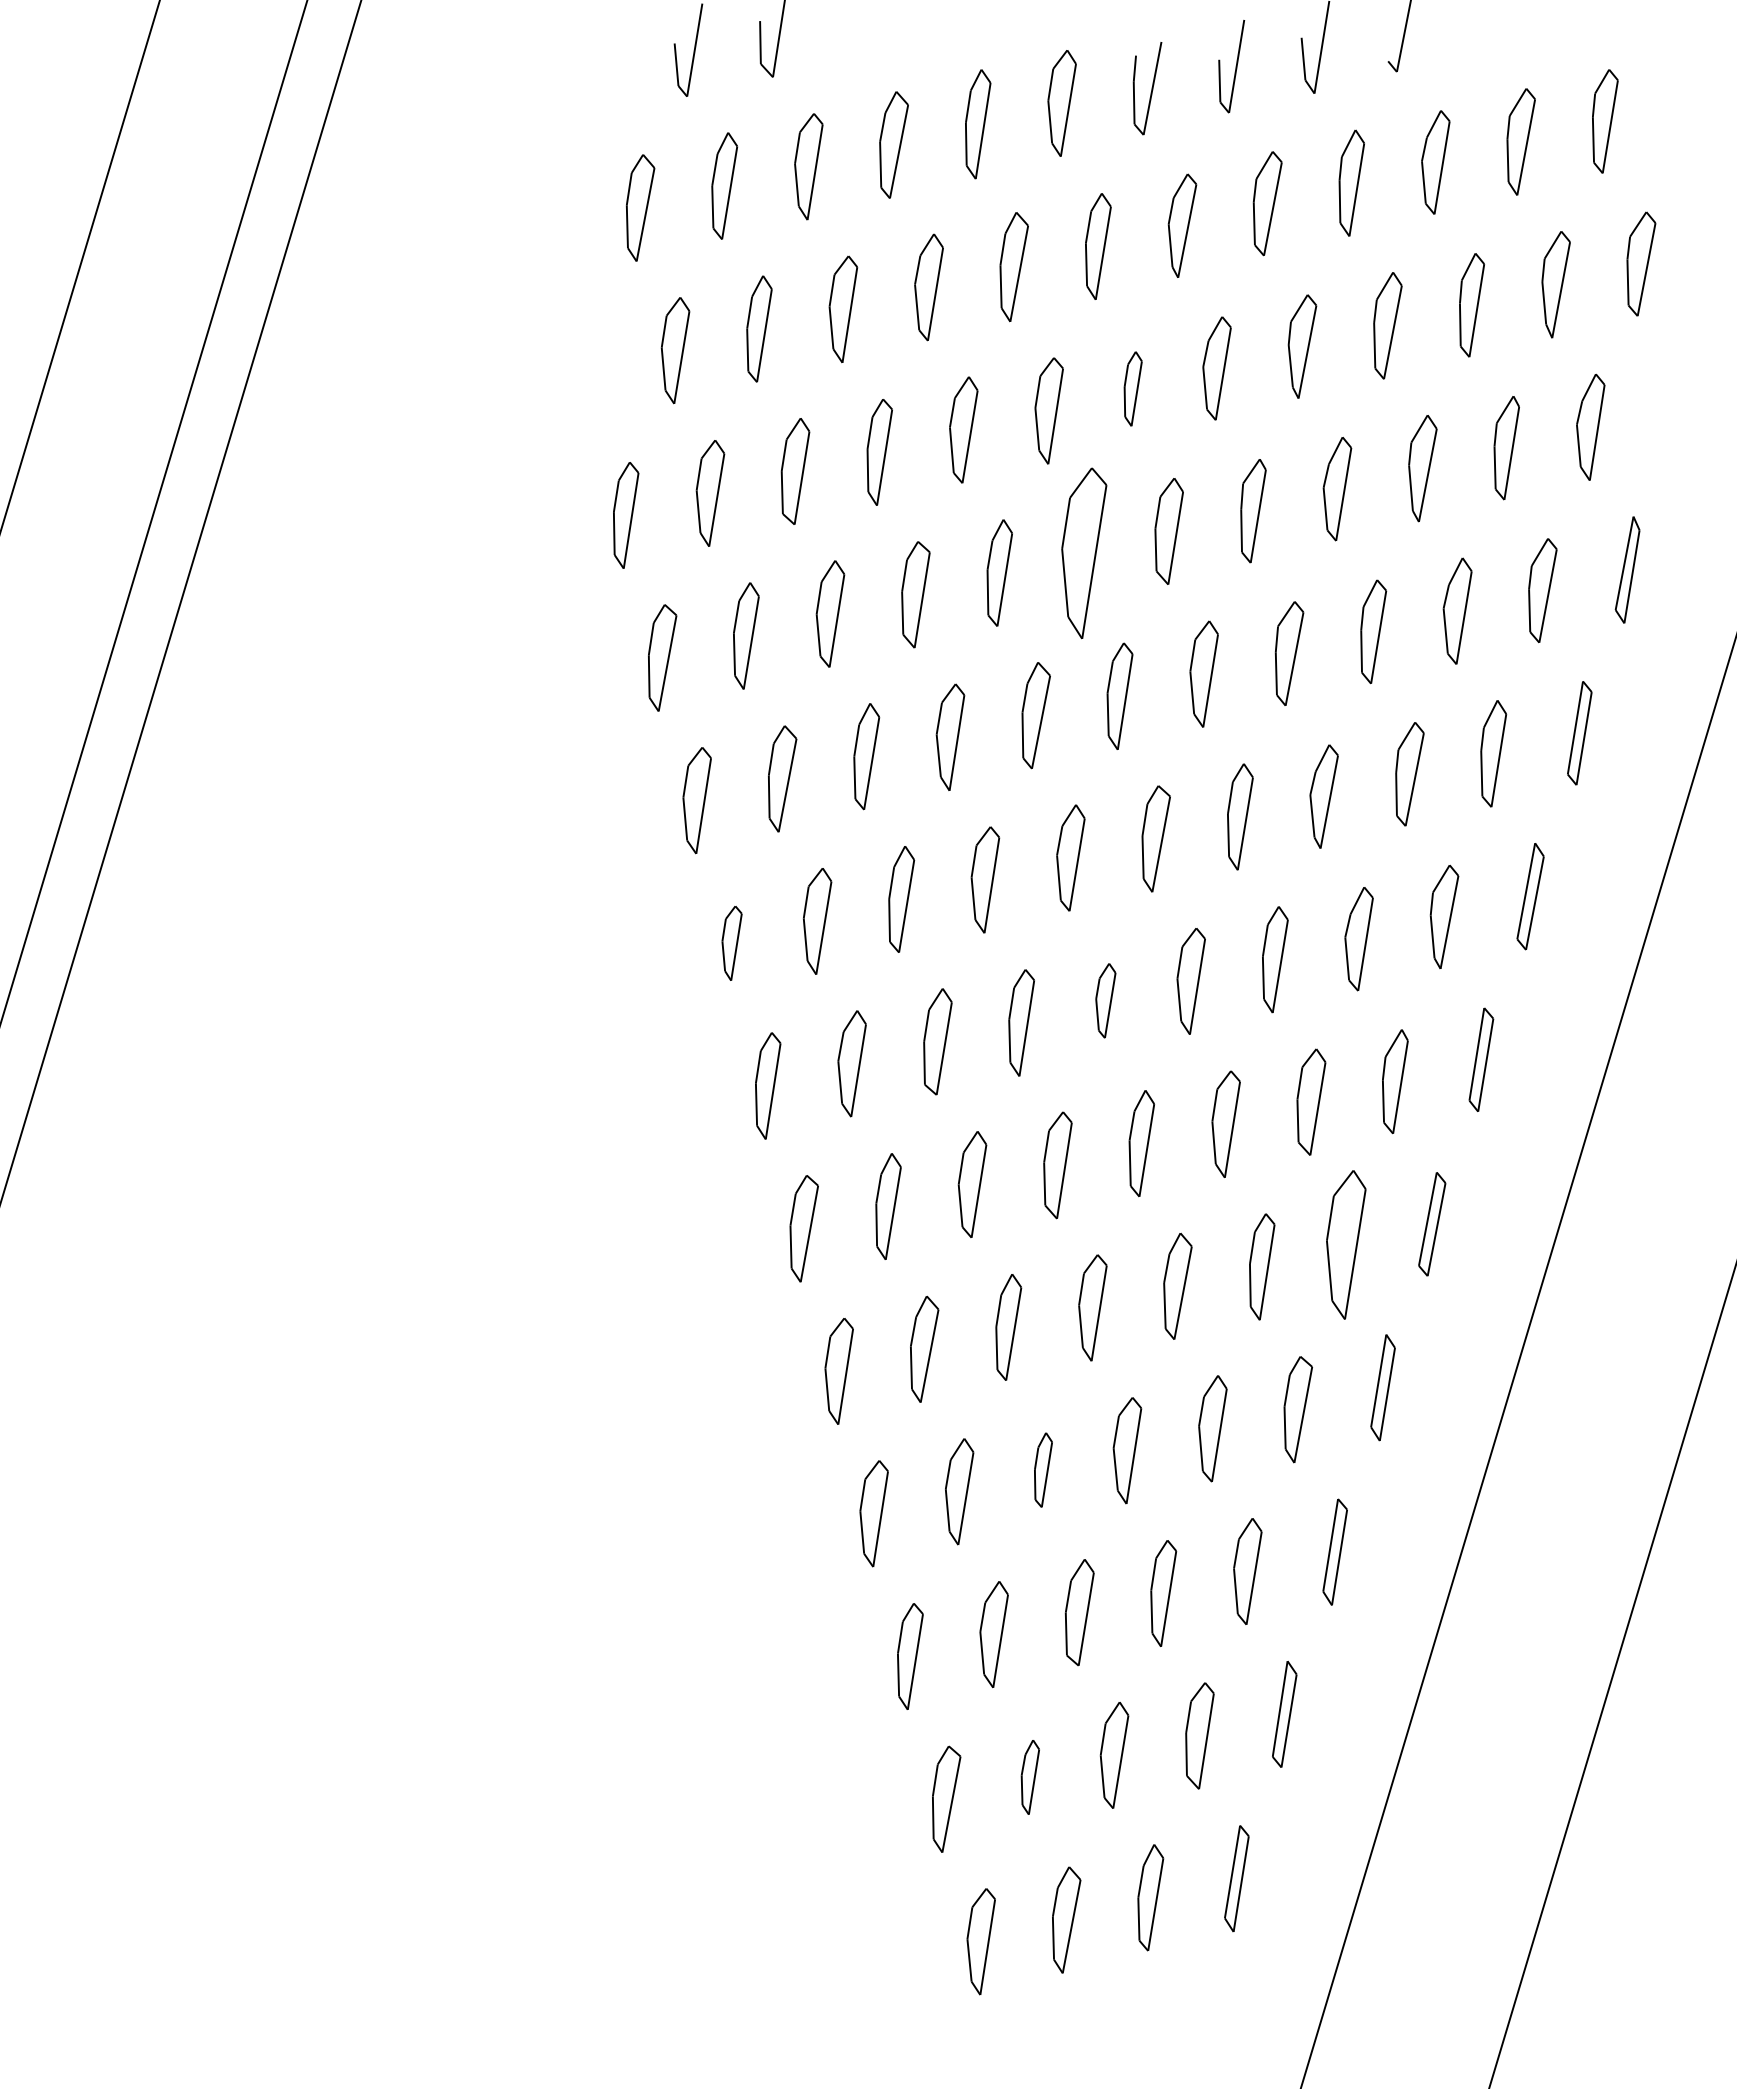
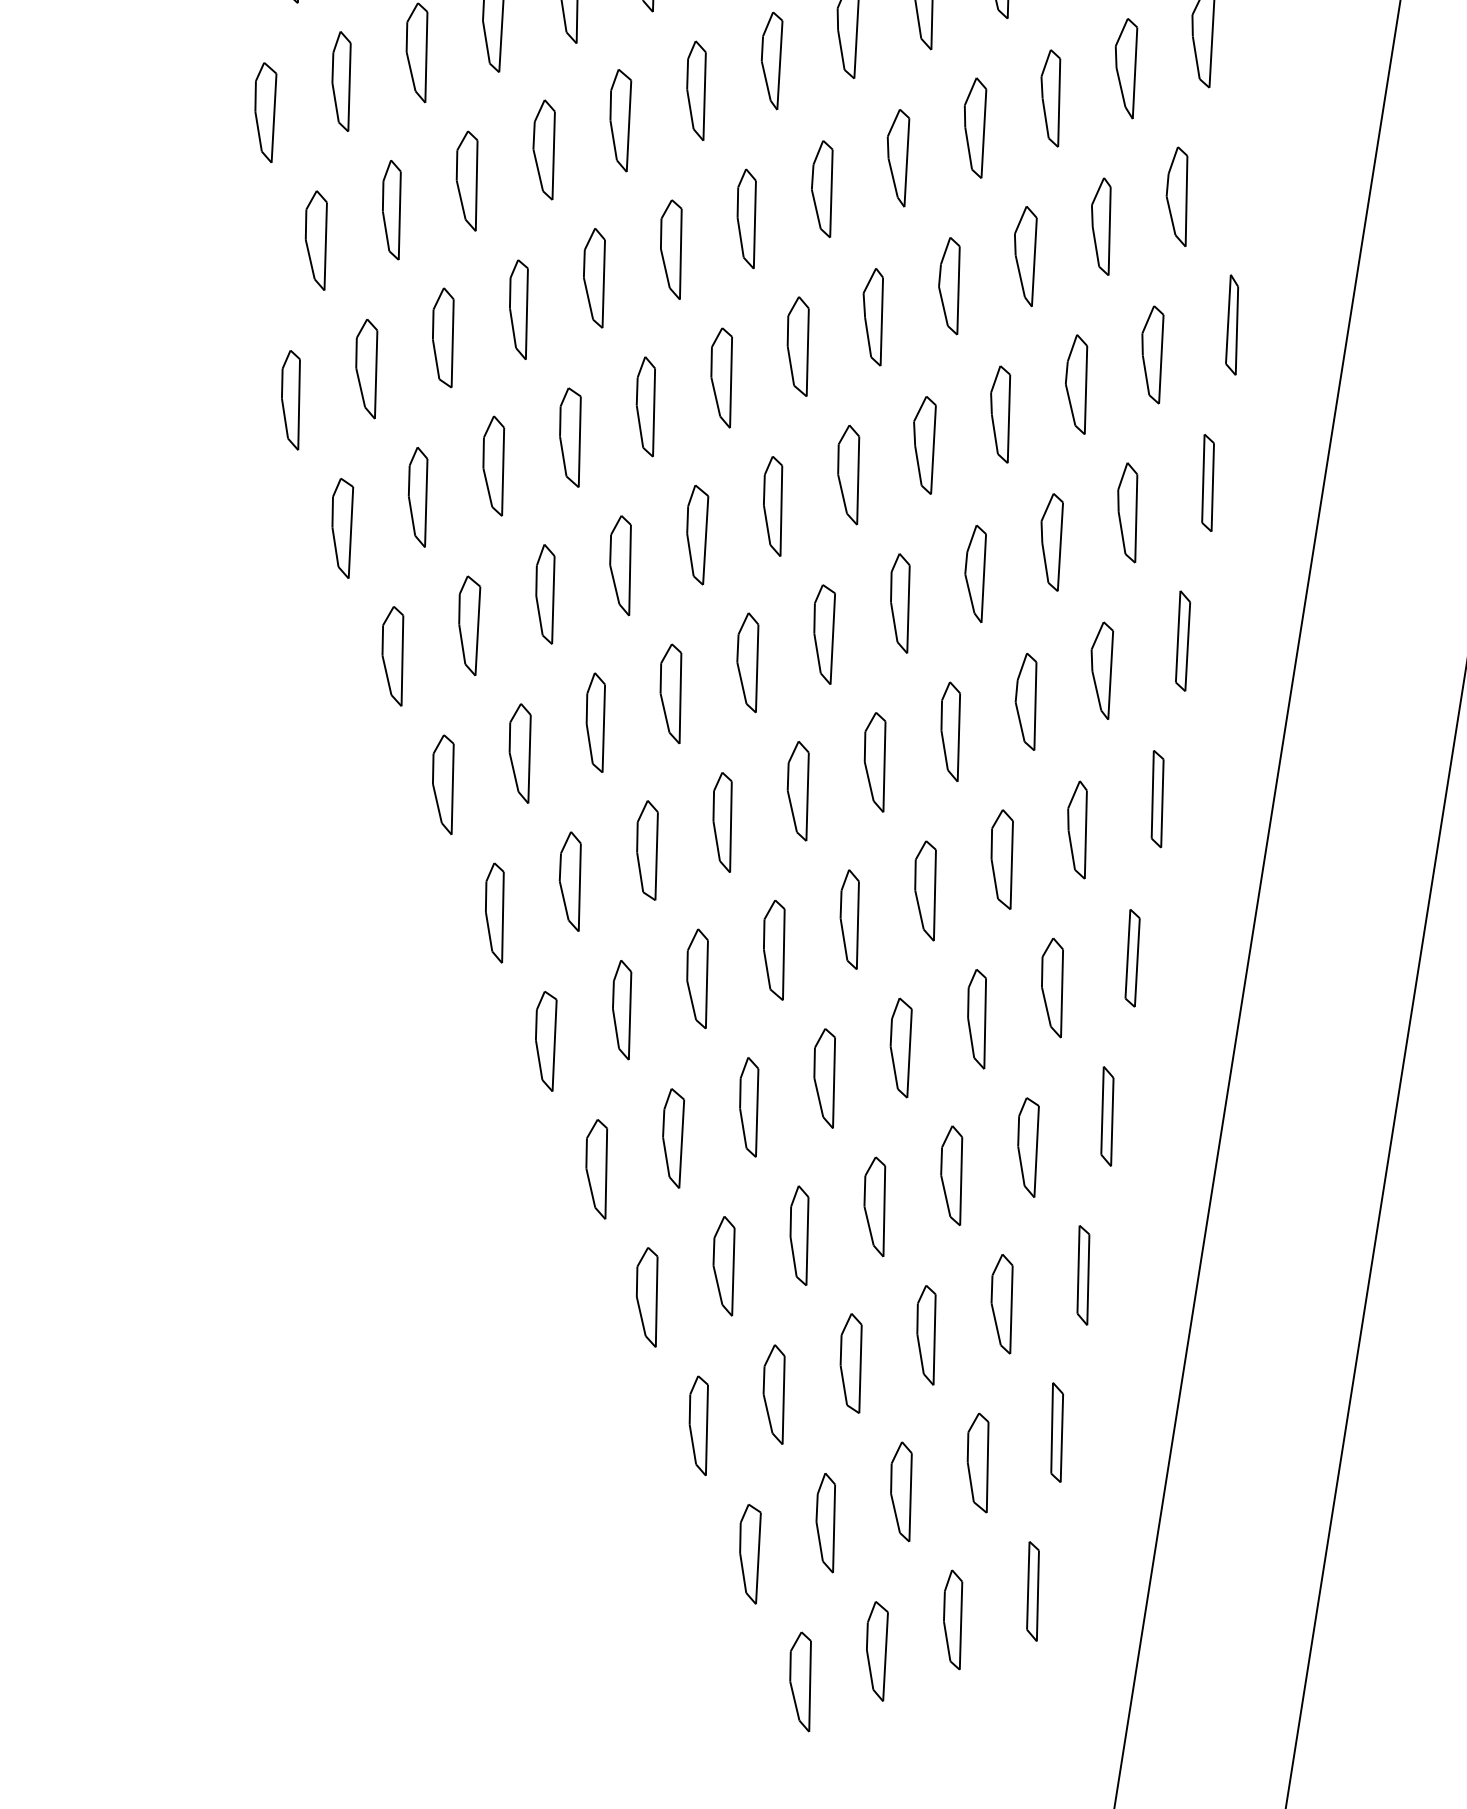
part: (1133, 388) -> (749, 218), size x1.43
part: (1083, 553) -> (723, 378), size x0.62
part: (731, 943) -> (445, 785), size x1.43
part: (1105, 1000) -> (800, 791), size x1.43
part: (1345, 1244) -> (1054, 987), size x0.71
part: (1043, 1469) -> (801, 1235), size x1.43
part: (1030, 1777) -> (828, 1523), size x1.43

